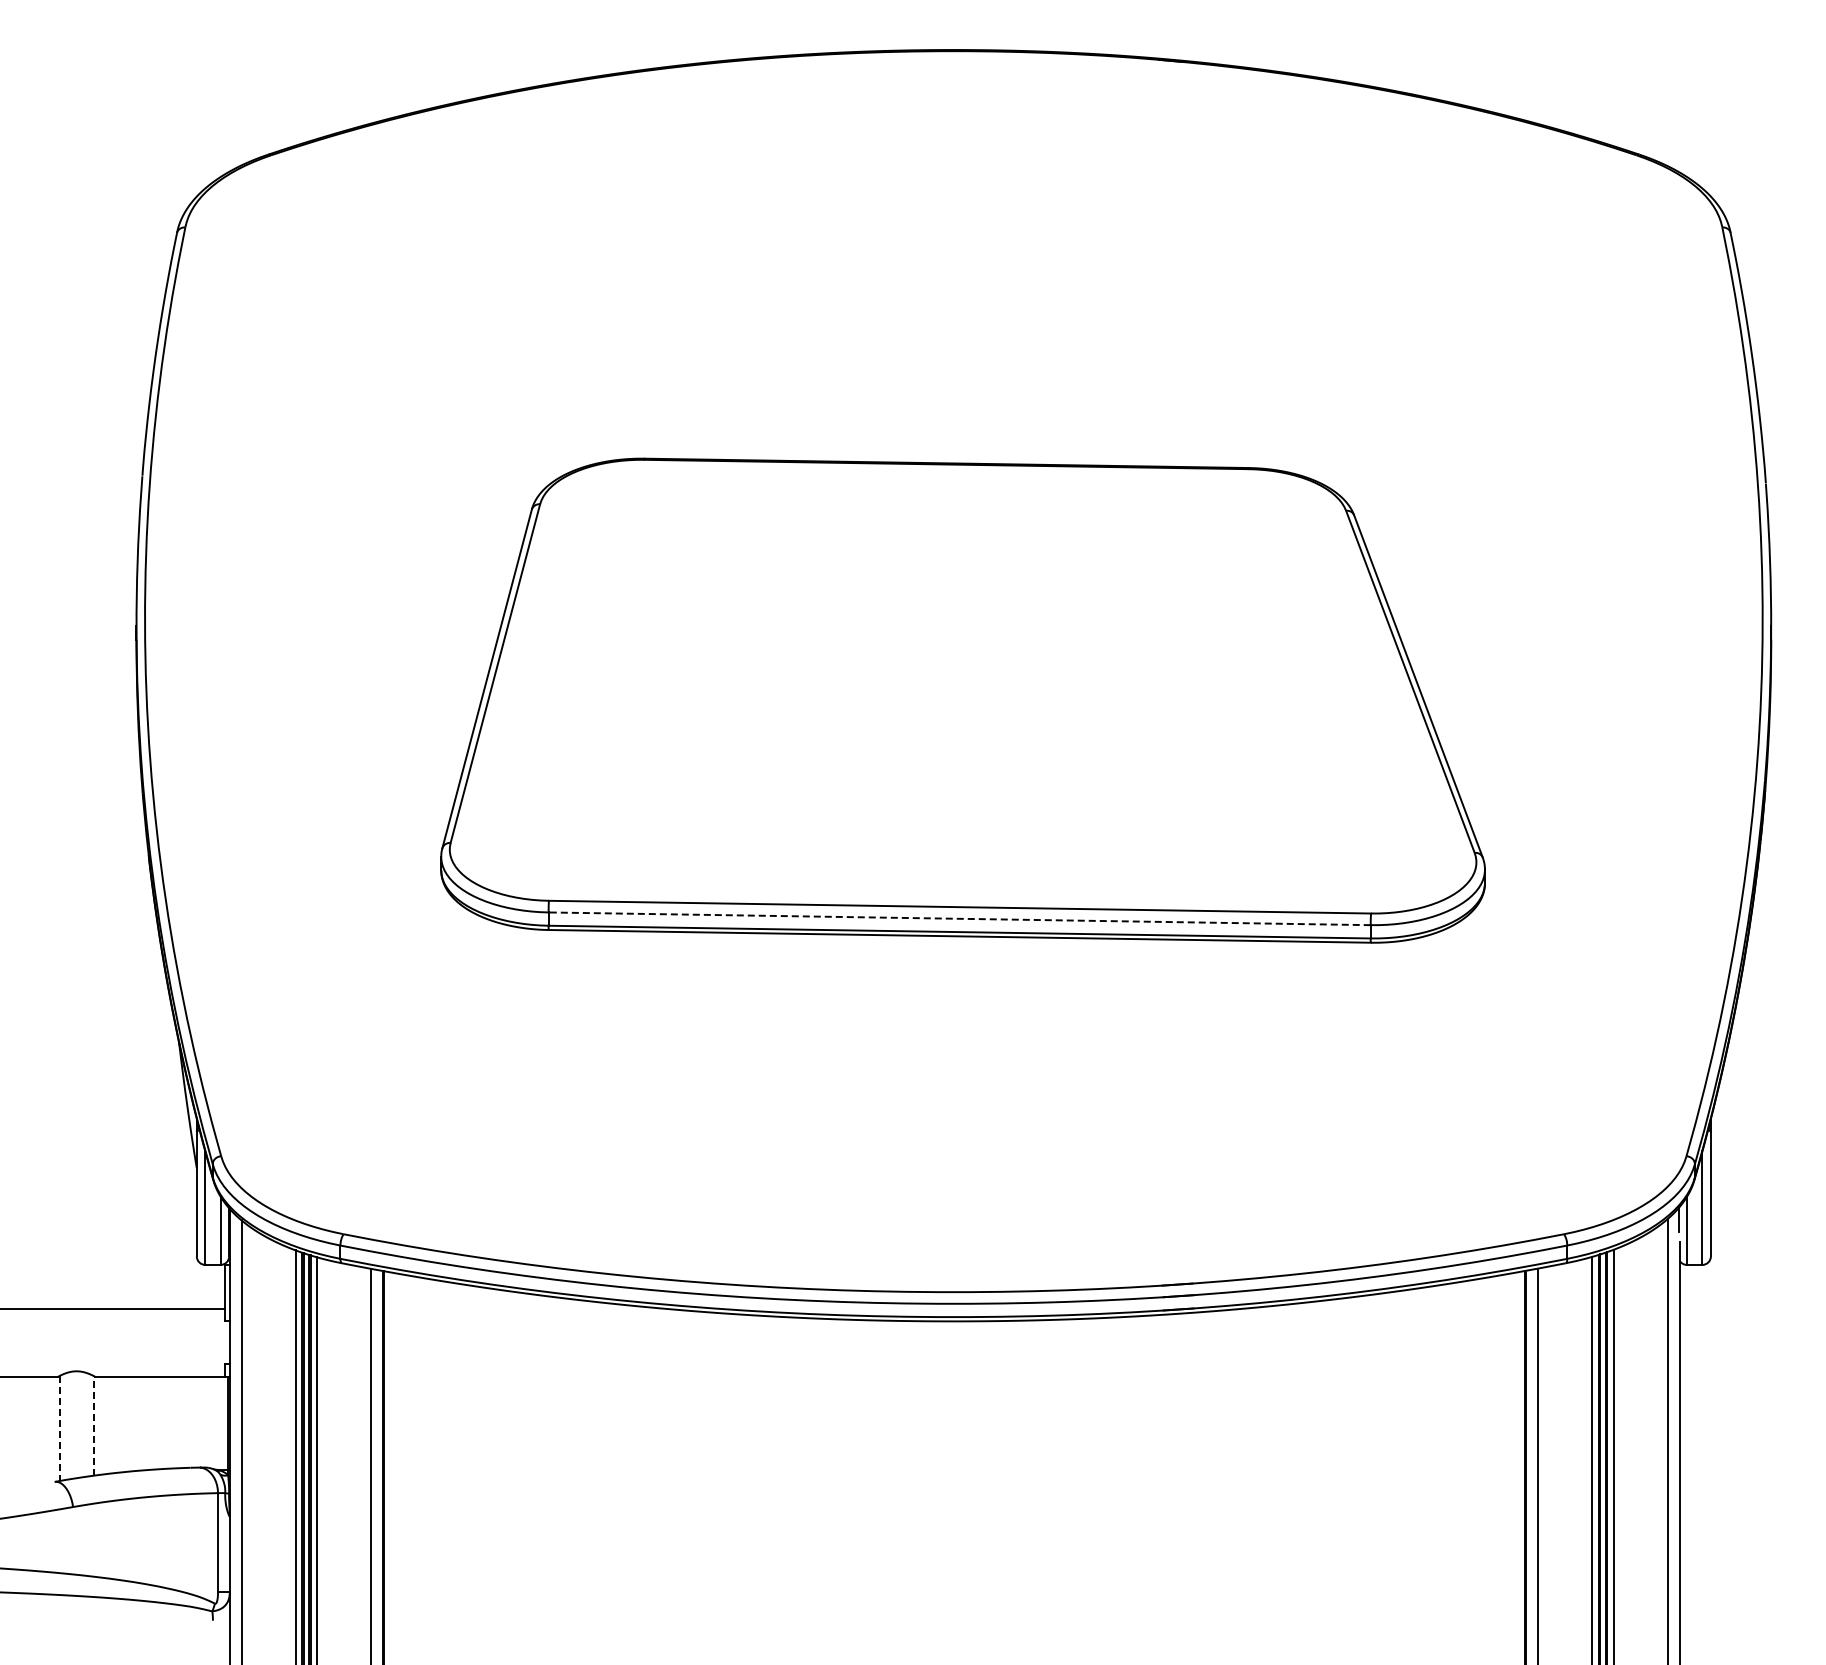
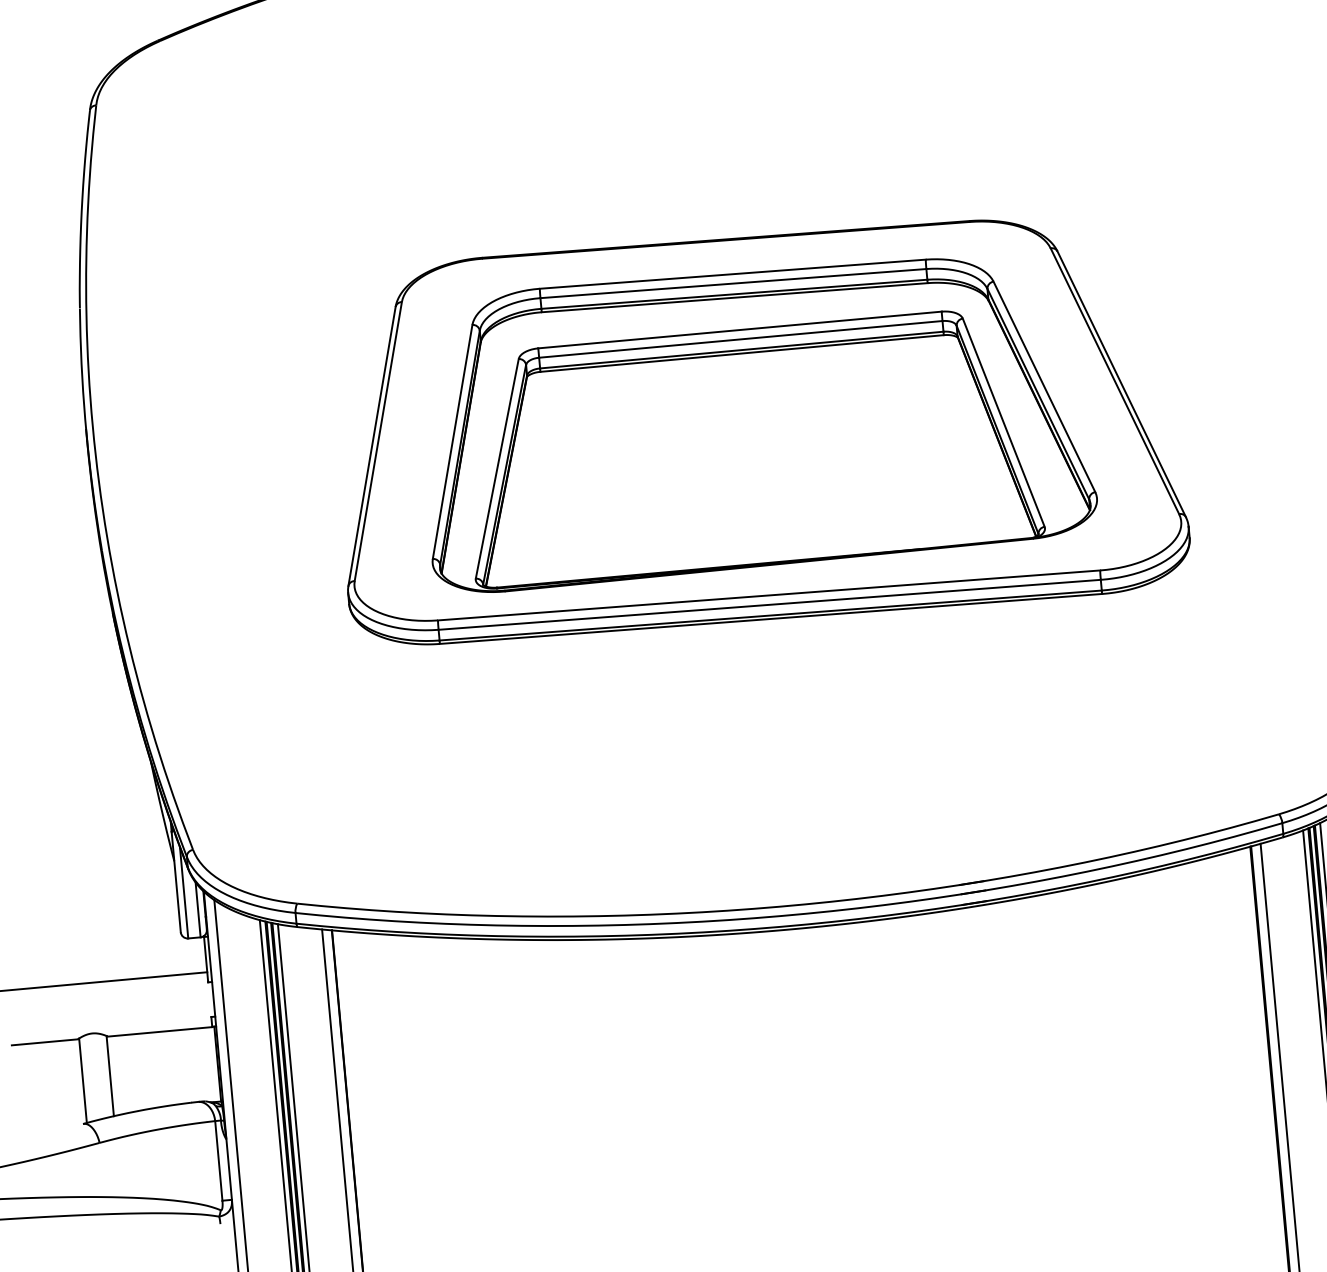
part: (961, 687) -> (754, 418), added
line: (959, 918) -> (769, 604), dashed -> solid
line: (93, 1425) -> (110, 1075), dashed -> solid
line: (59, 1428) -> (82, 1080), dashed -> solid

